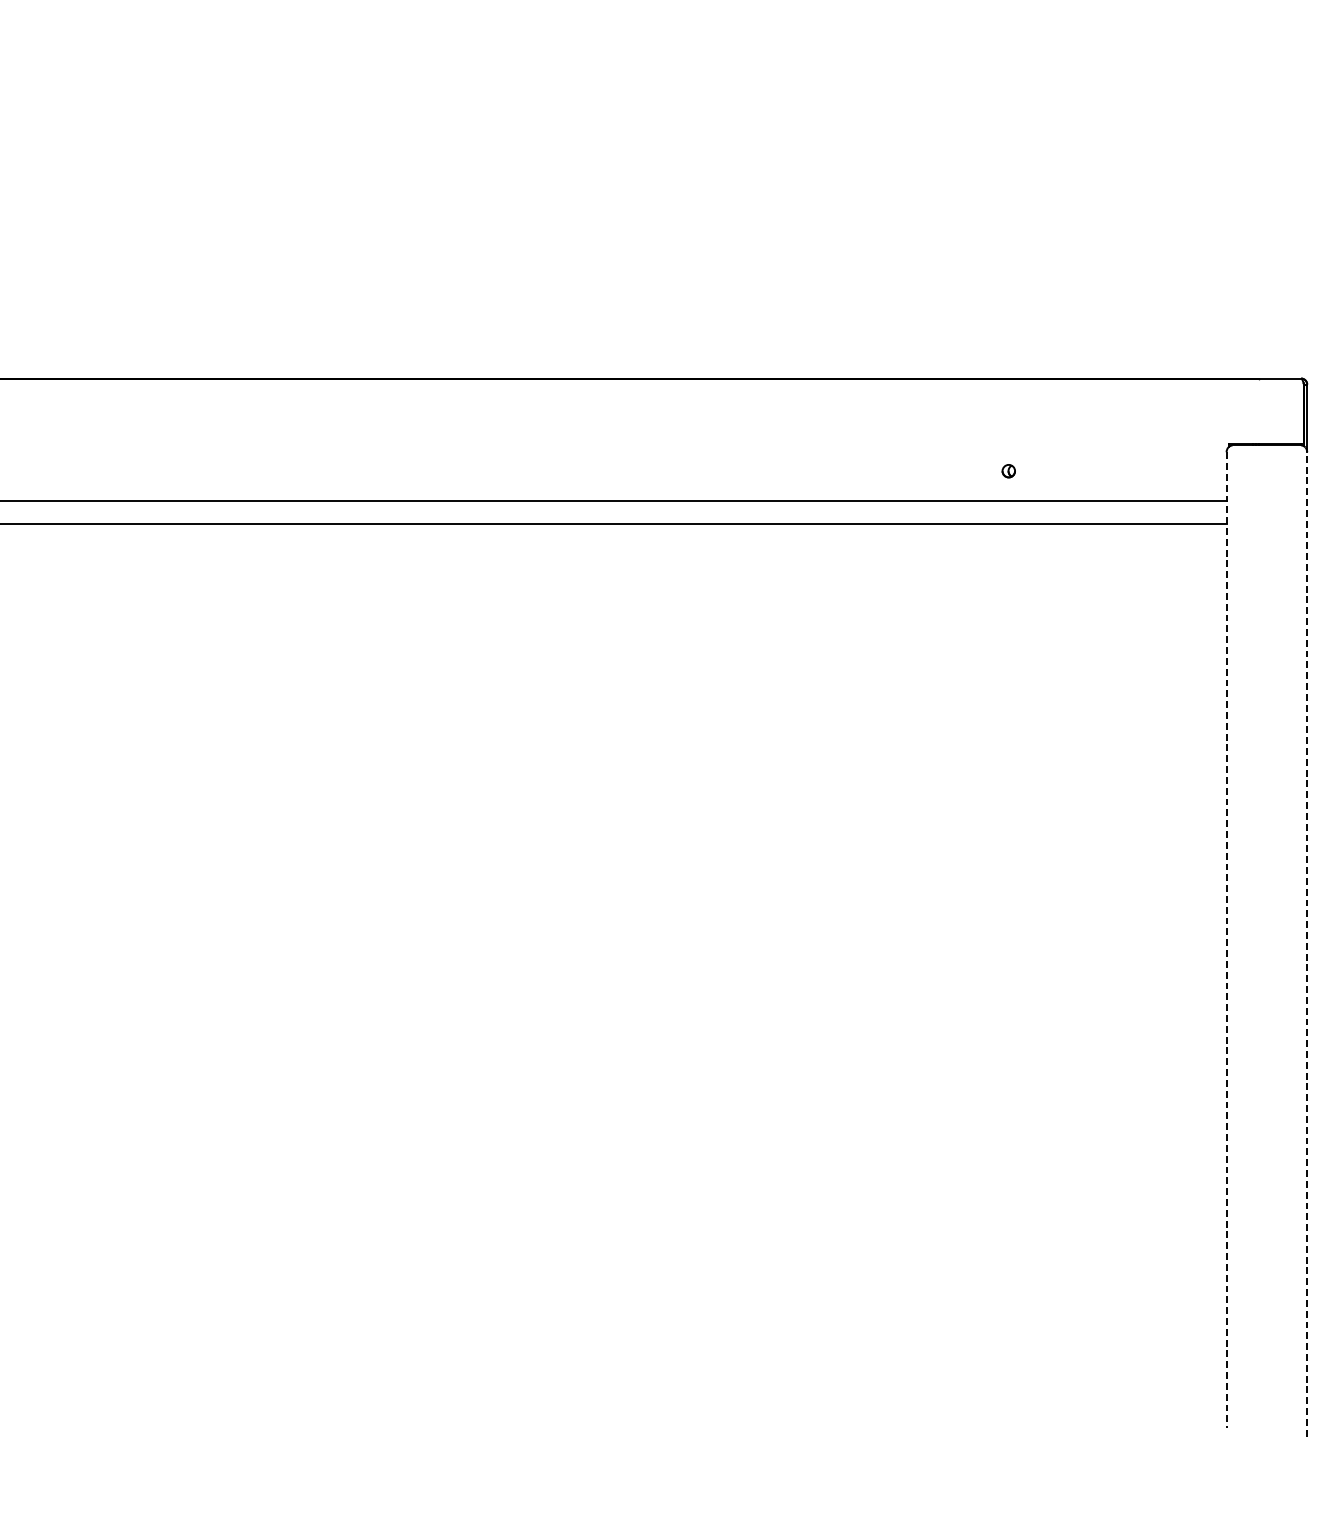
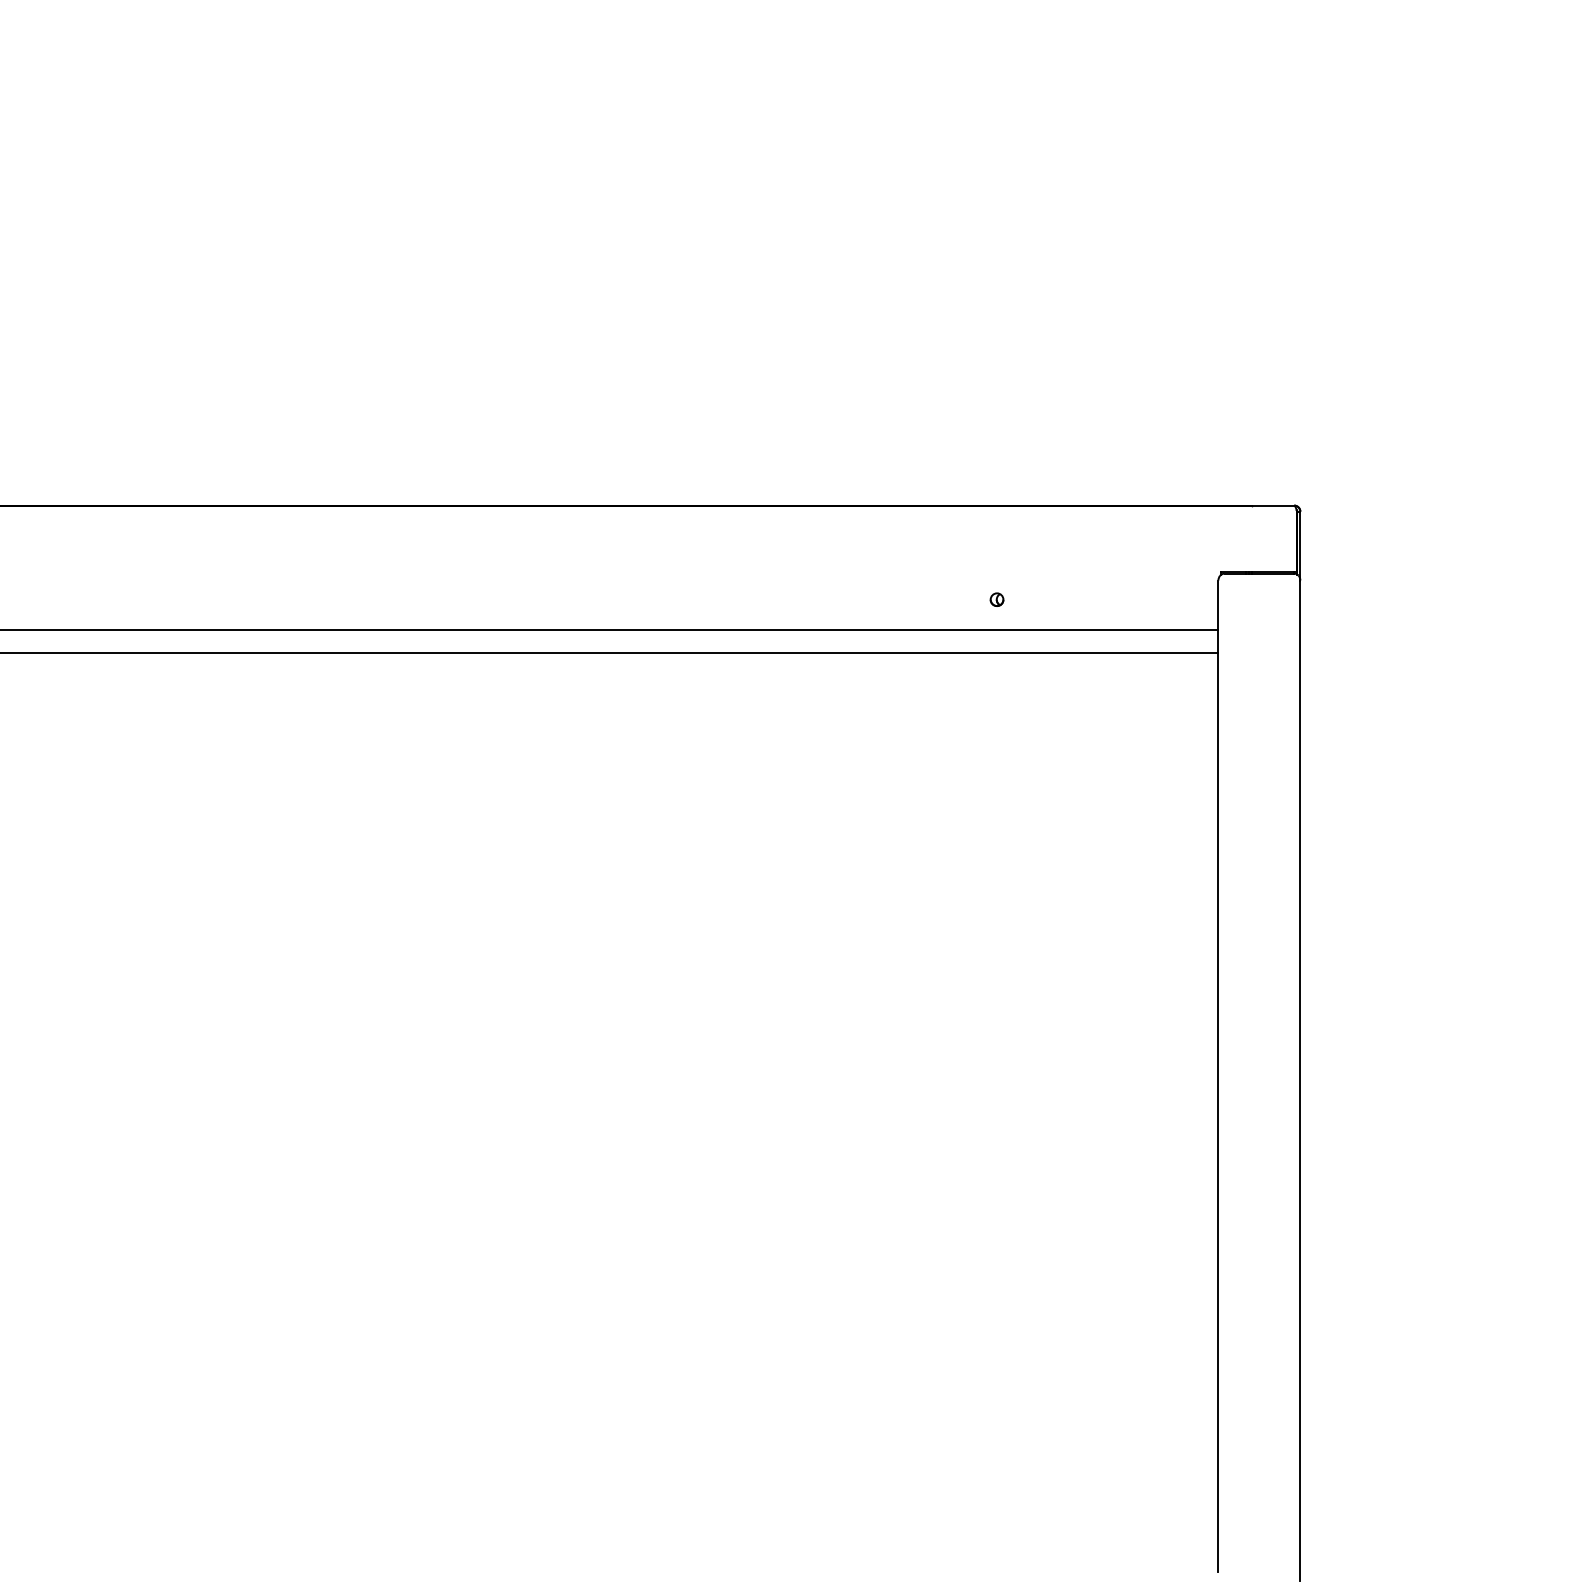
line: (1226, 940) -> (1218, 1076), dashed -> solid
line: (1307, 944) -> (1300, 1080), dashed -> solid

